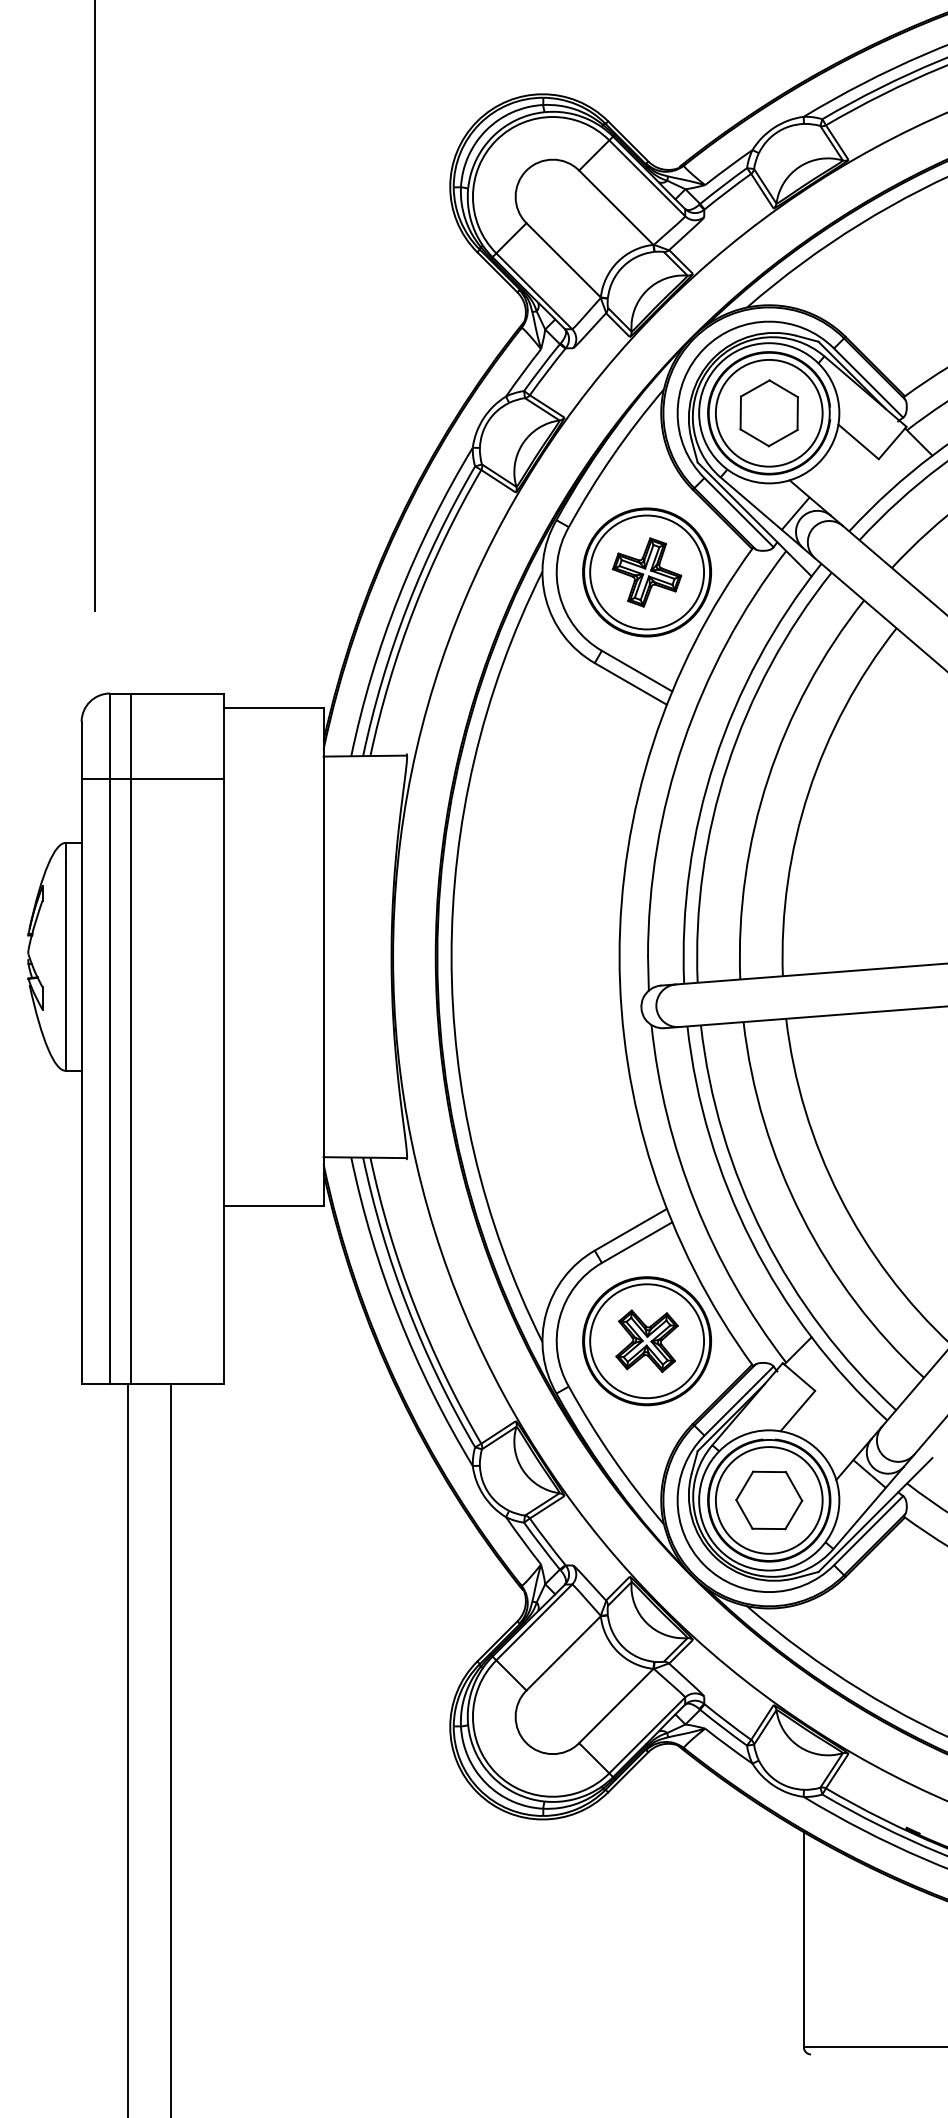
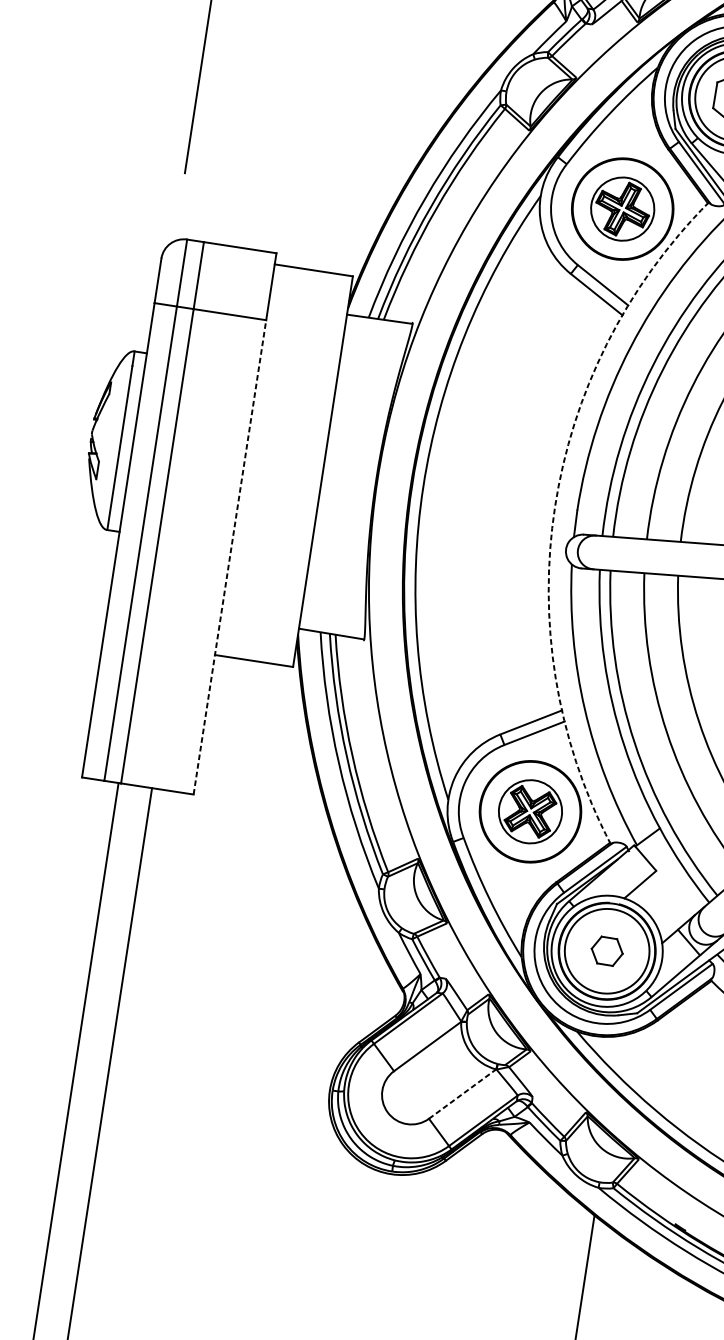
circle: (647, 572) -> (623, 209), size x0.7
arc: (619, 956) -> (555, 506), solid -> dashed
line: (223, 1081) -> (229, 557), solid -> dashed
circle: (647, 1341) -> (530, 812), size x0.7
part: (769, 1500) -> (607, 951), size x0.6
line: (616, 1706) -> (462, 1094), solid -> dashed

